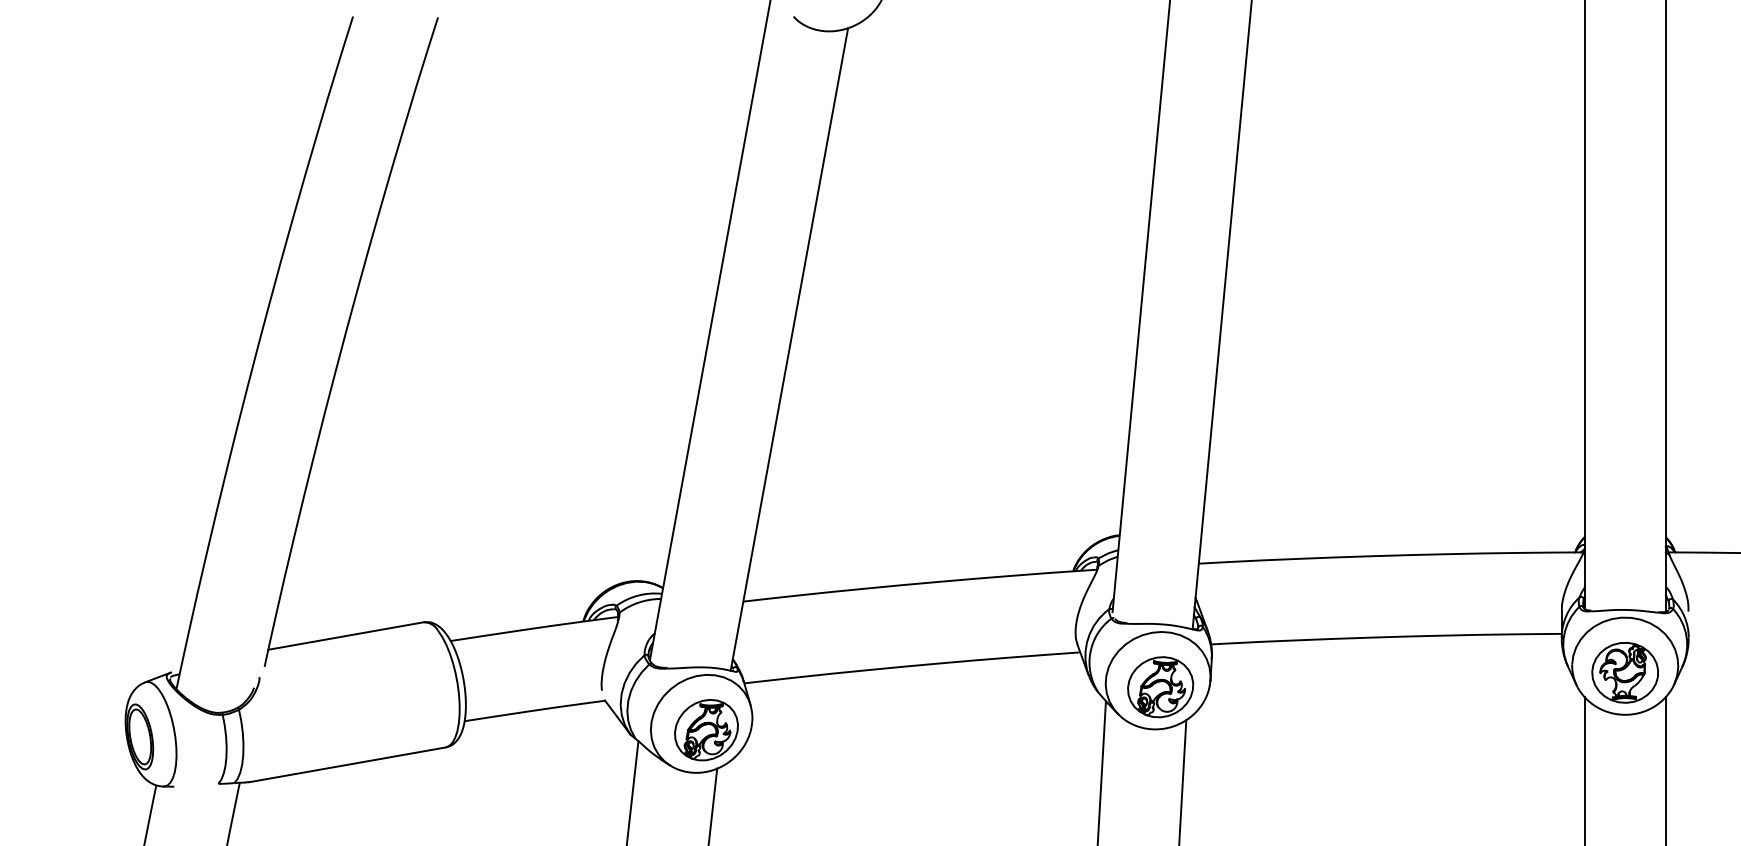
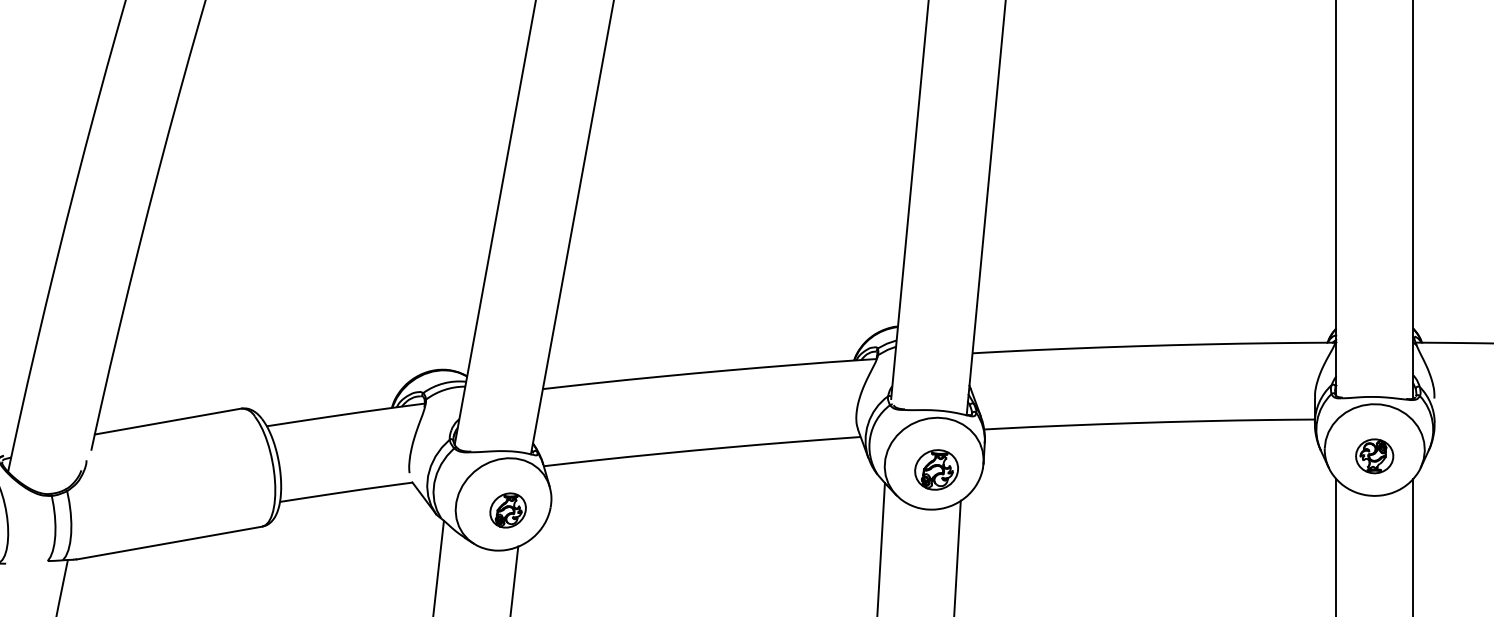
part: (1624, 672) -> (1374, 455), size x0.6
part: (1160, 687) -> (936, 470), size x0.7
part: (706, 730) -> (508, 510), size x0.6

